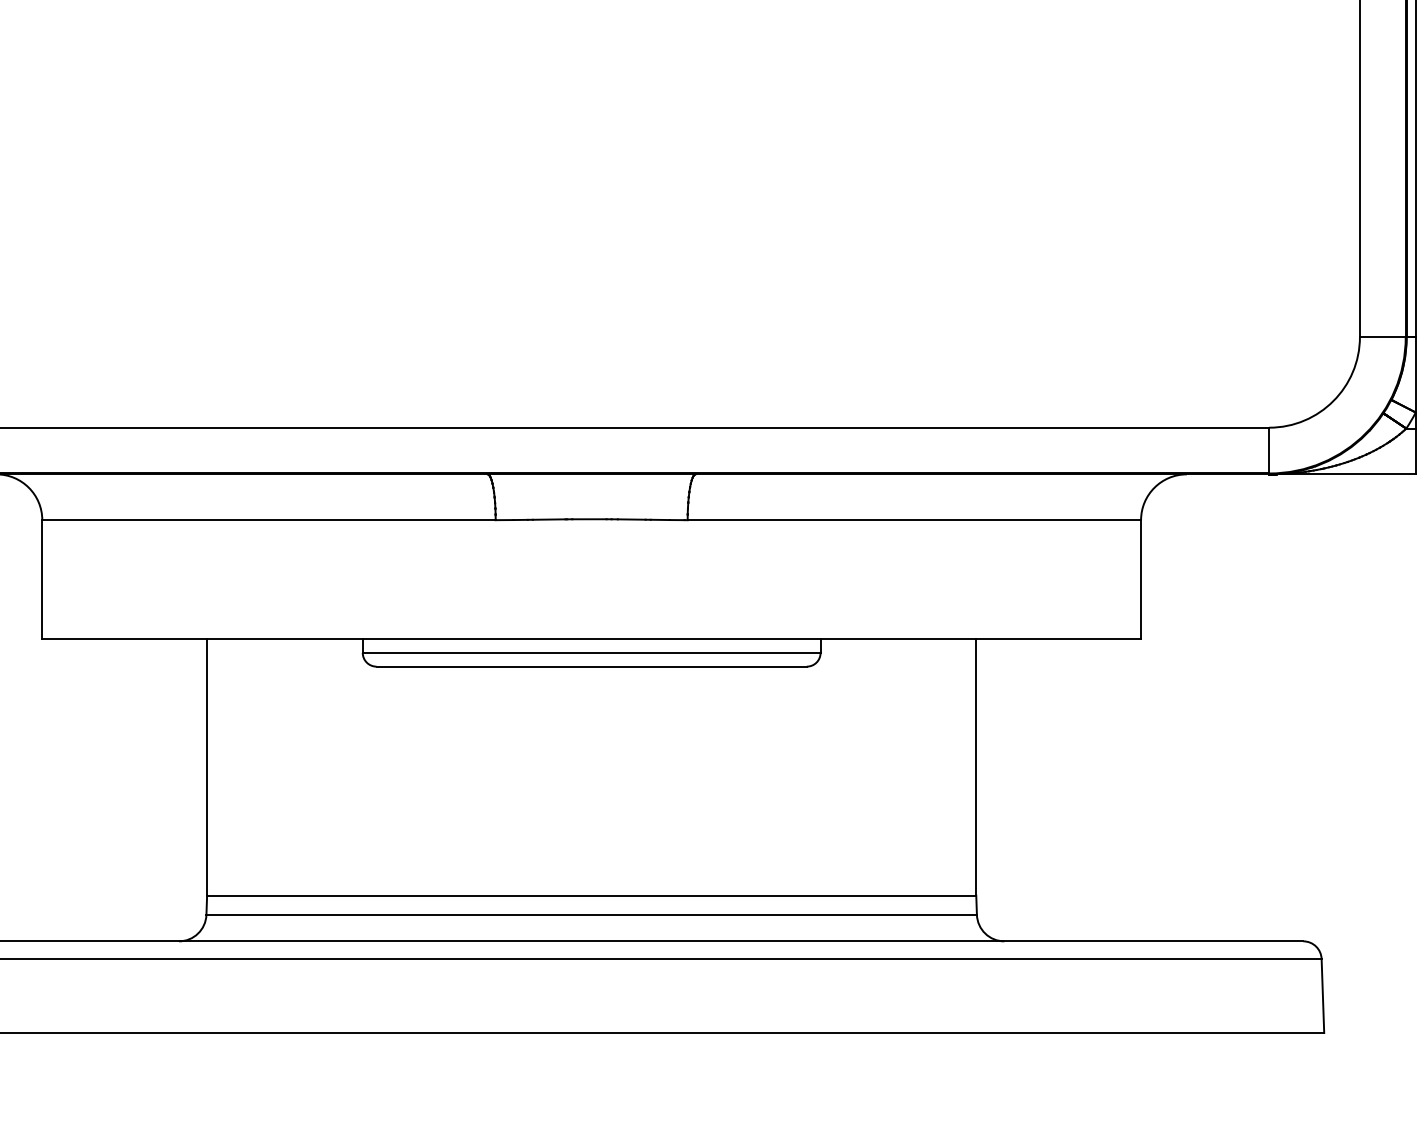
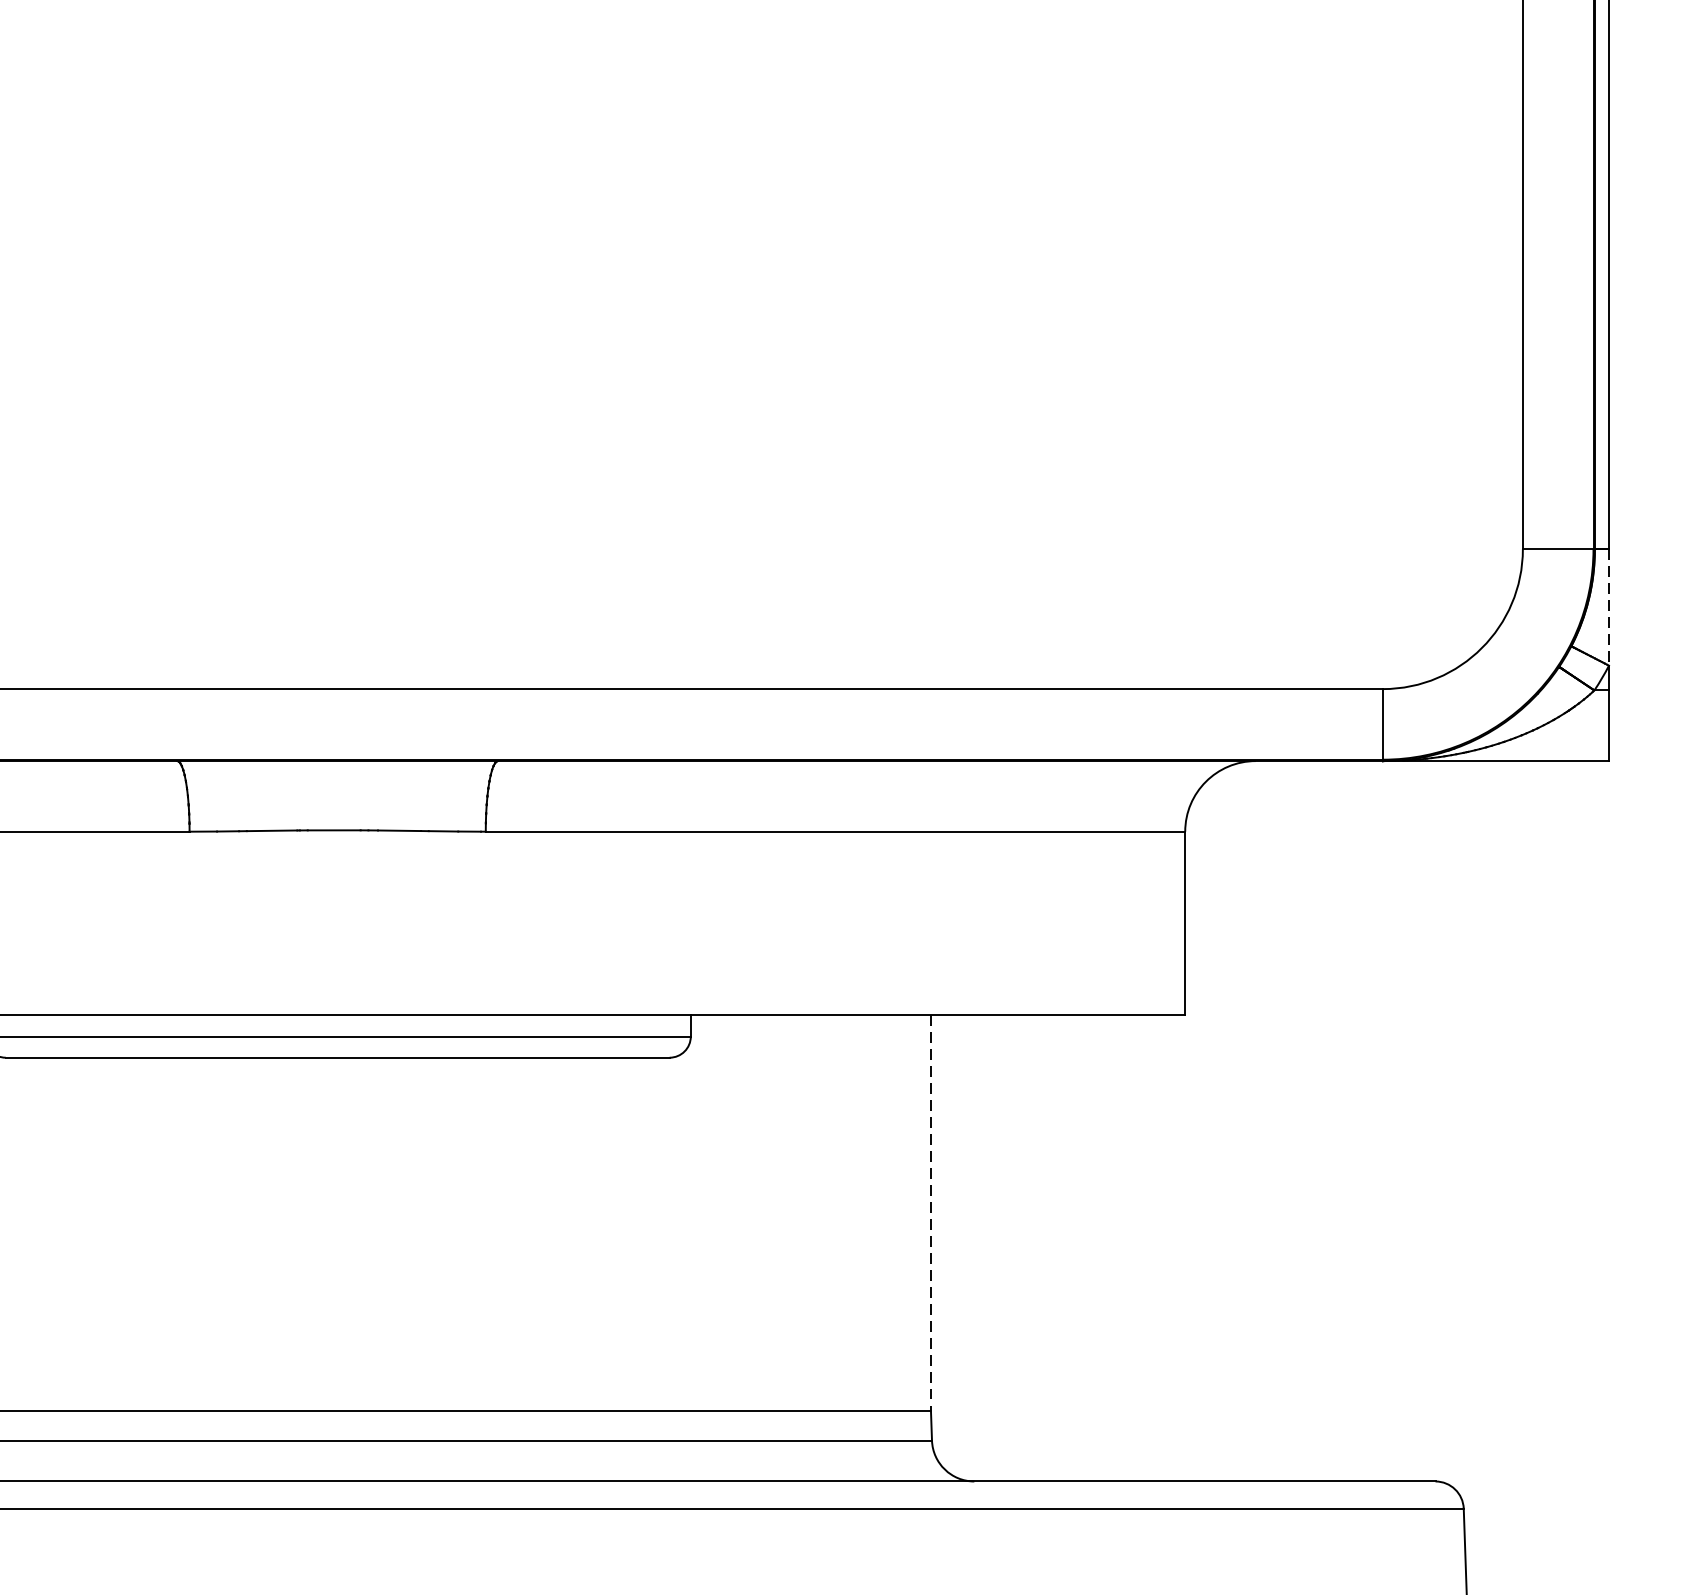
line: (1415, 374) -> (1608, 607), solid -> dashed
line: (976, 767) -> (931, 1213), solid -> dashed

